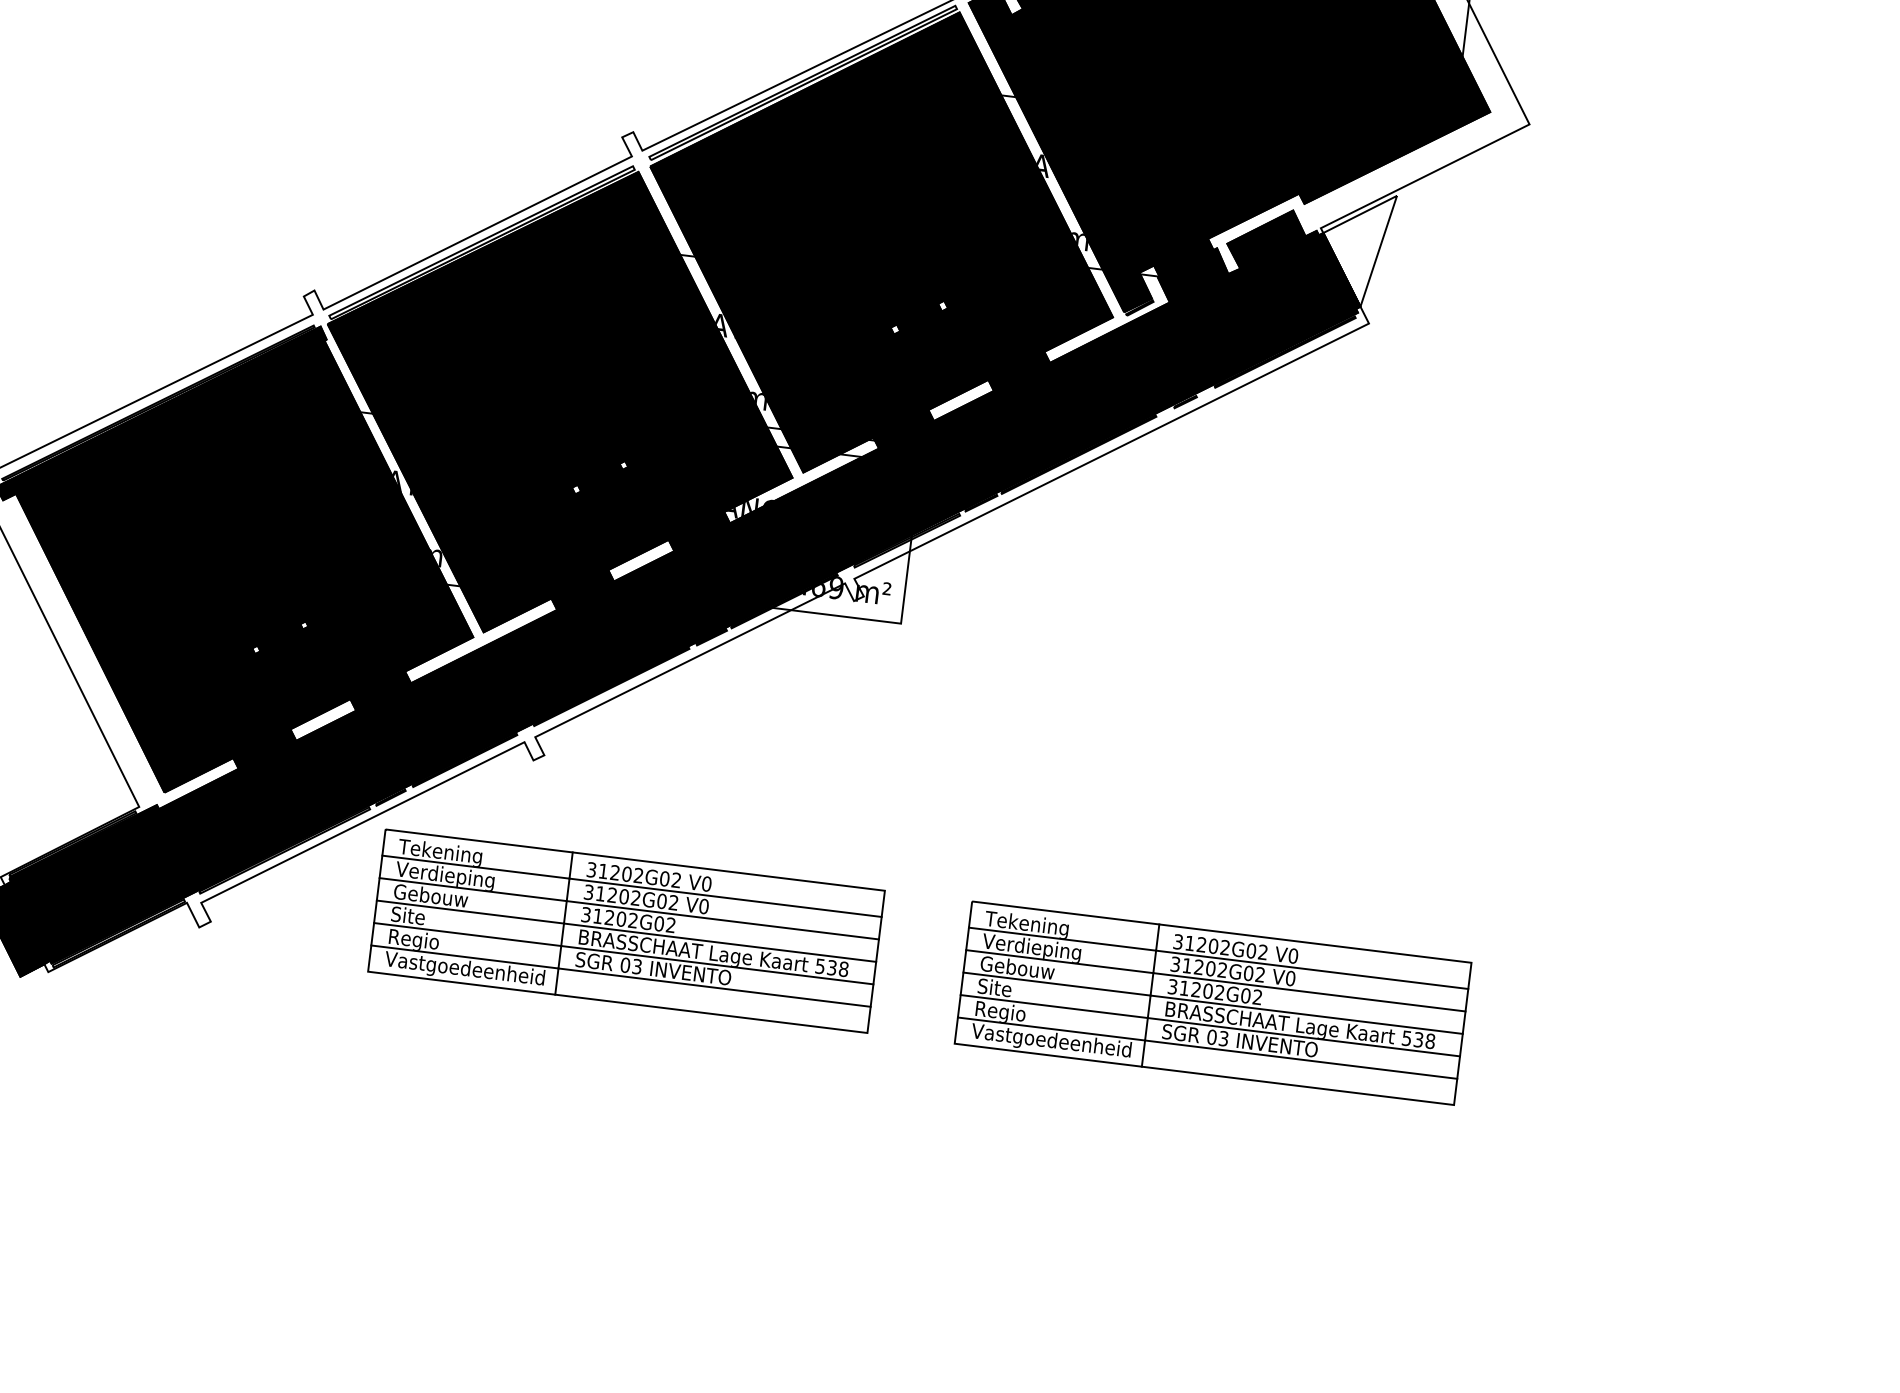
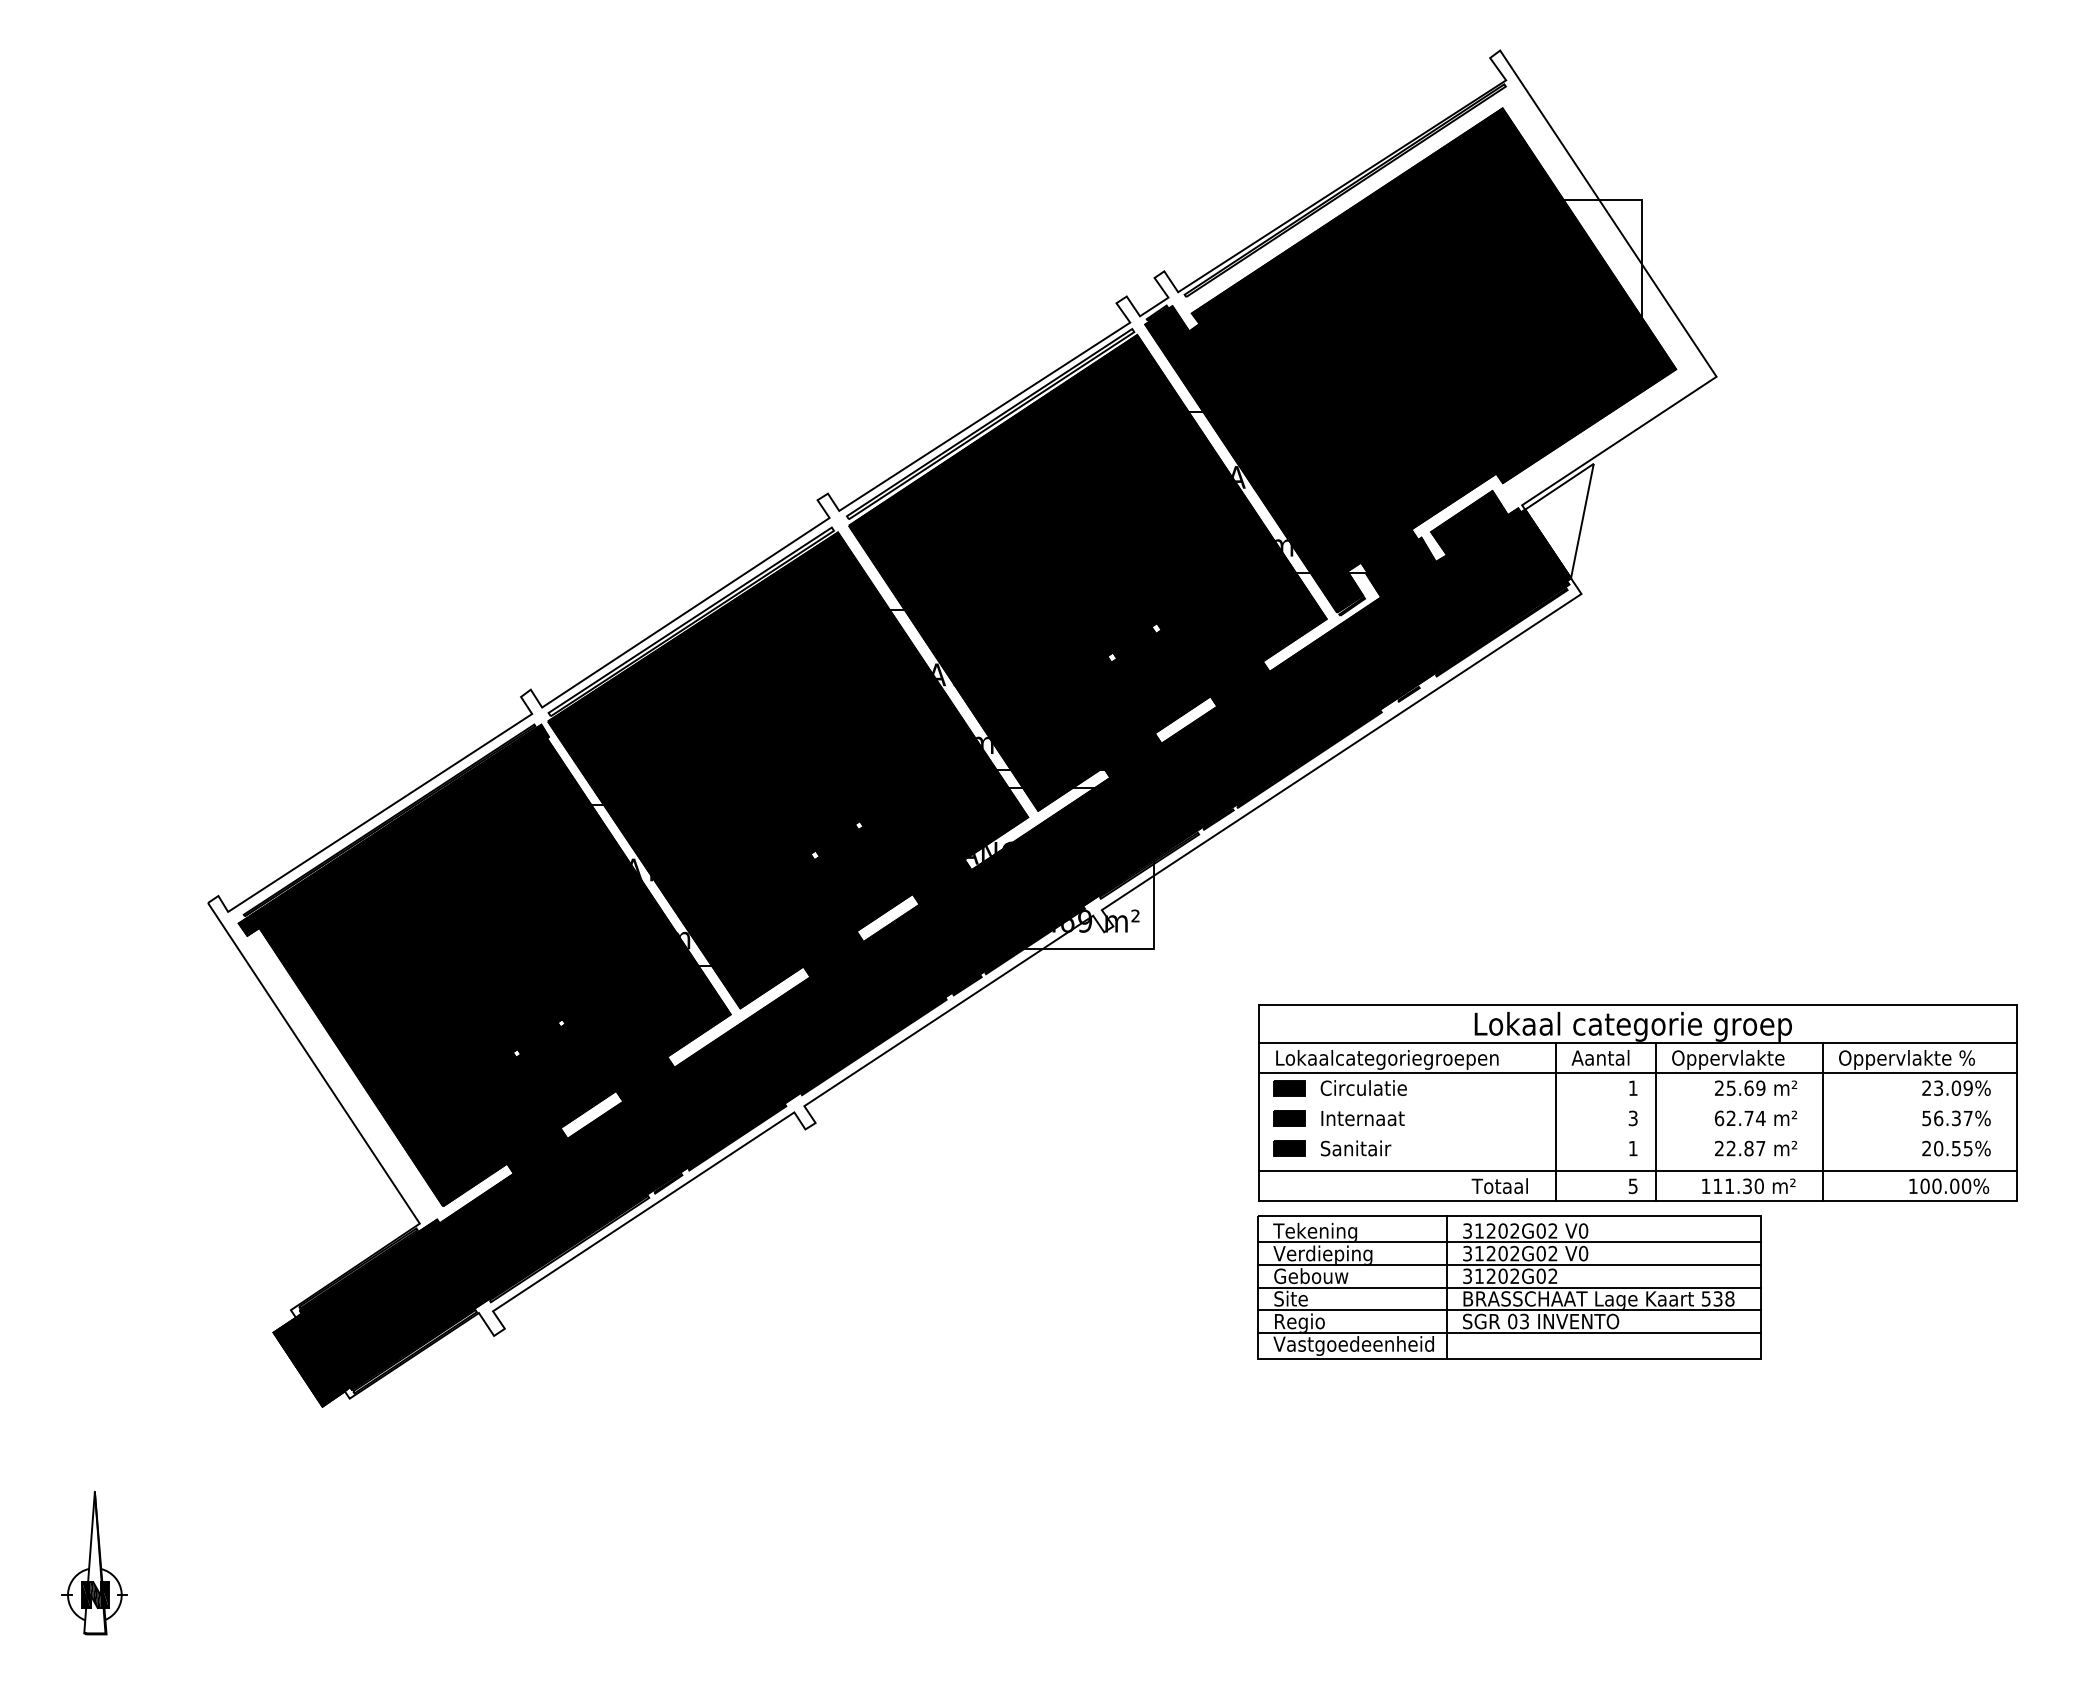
part: (1362, 835) -> (1637, 1102), added
part: (626, 931) -> (918, 1287), removed

